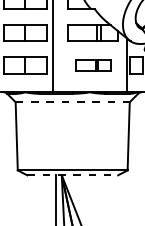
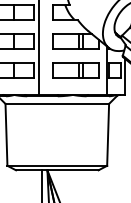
part: (92, 65) -> (75, 70), size x1.43
line: (73, 102) -> (58, 104), dashed -> solid
line: (73, 175) -> (58, 170), dashed -> solid

